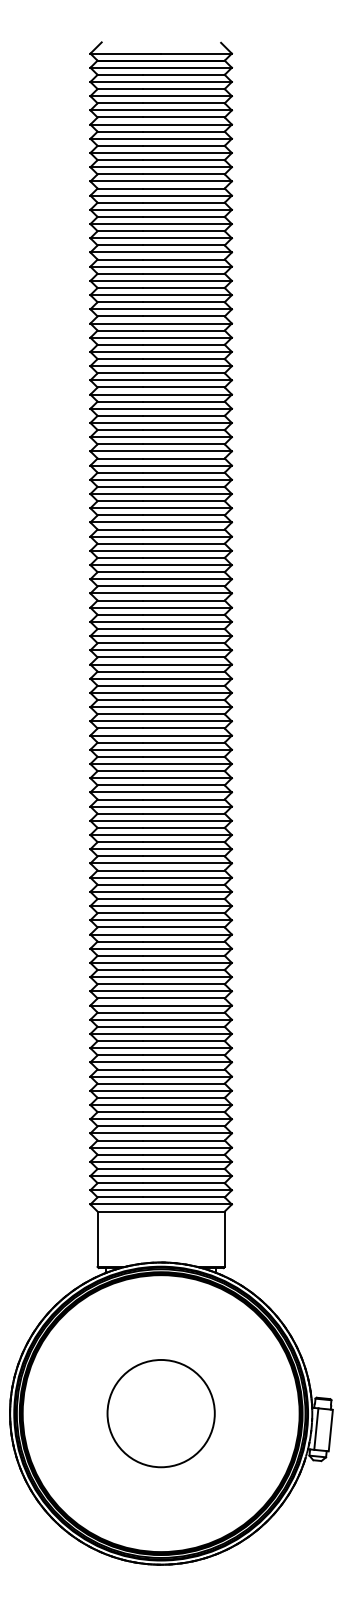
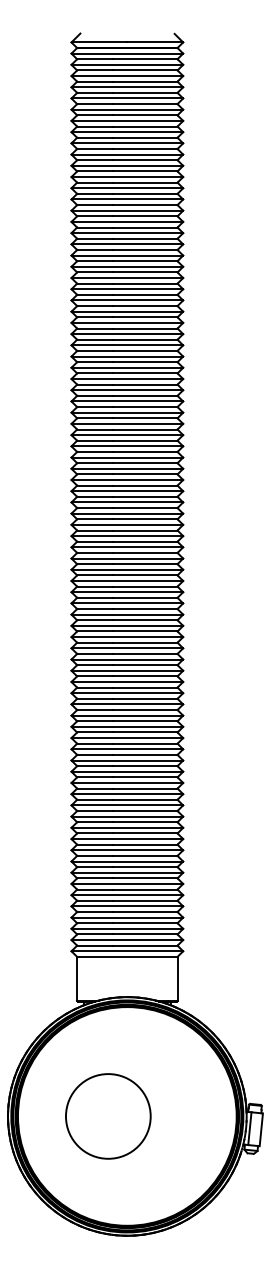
circle: (161, 1413) -> (108, 1116), moved

